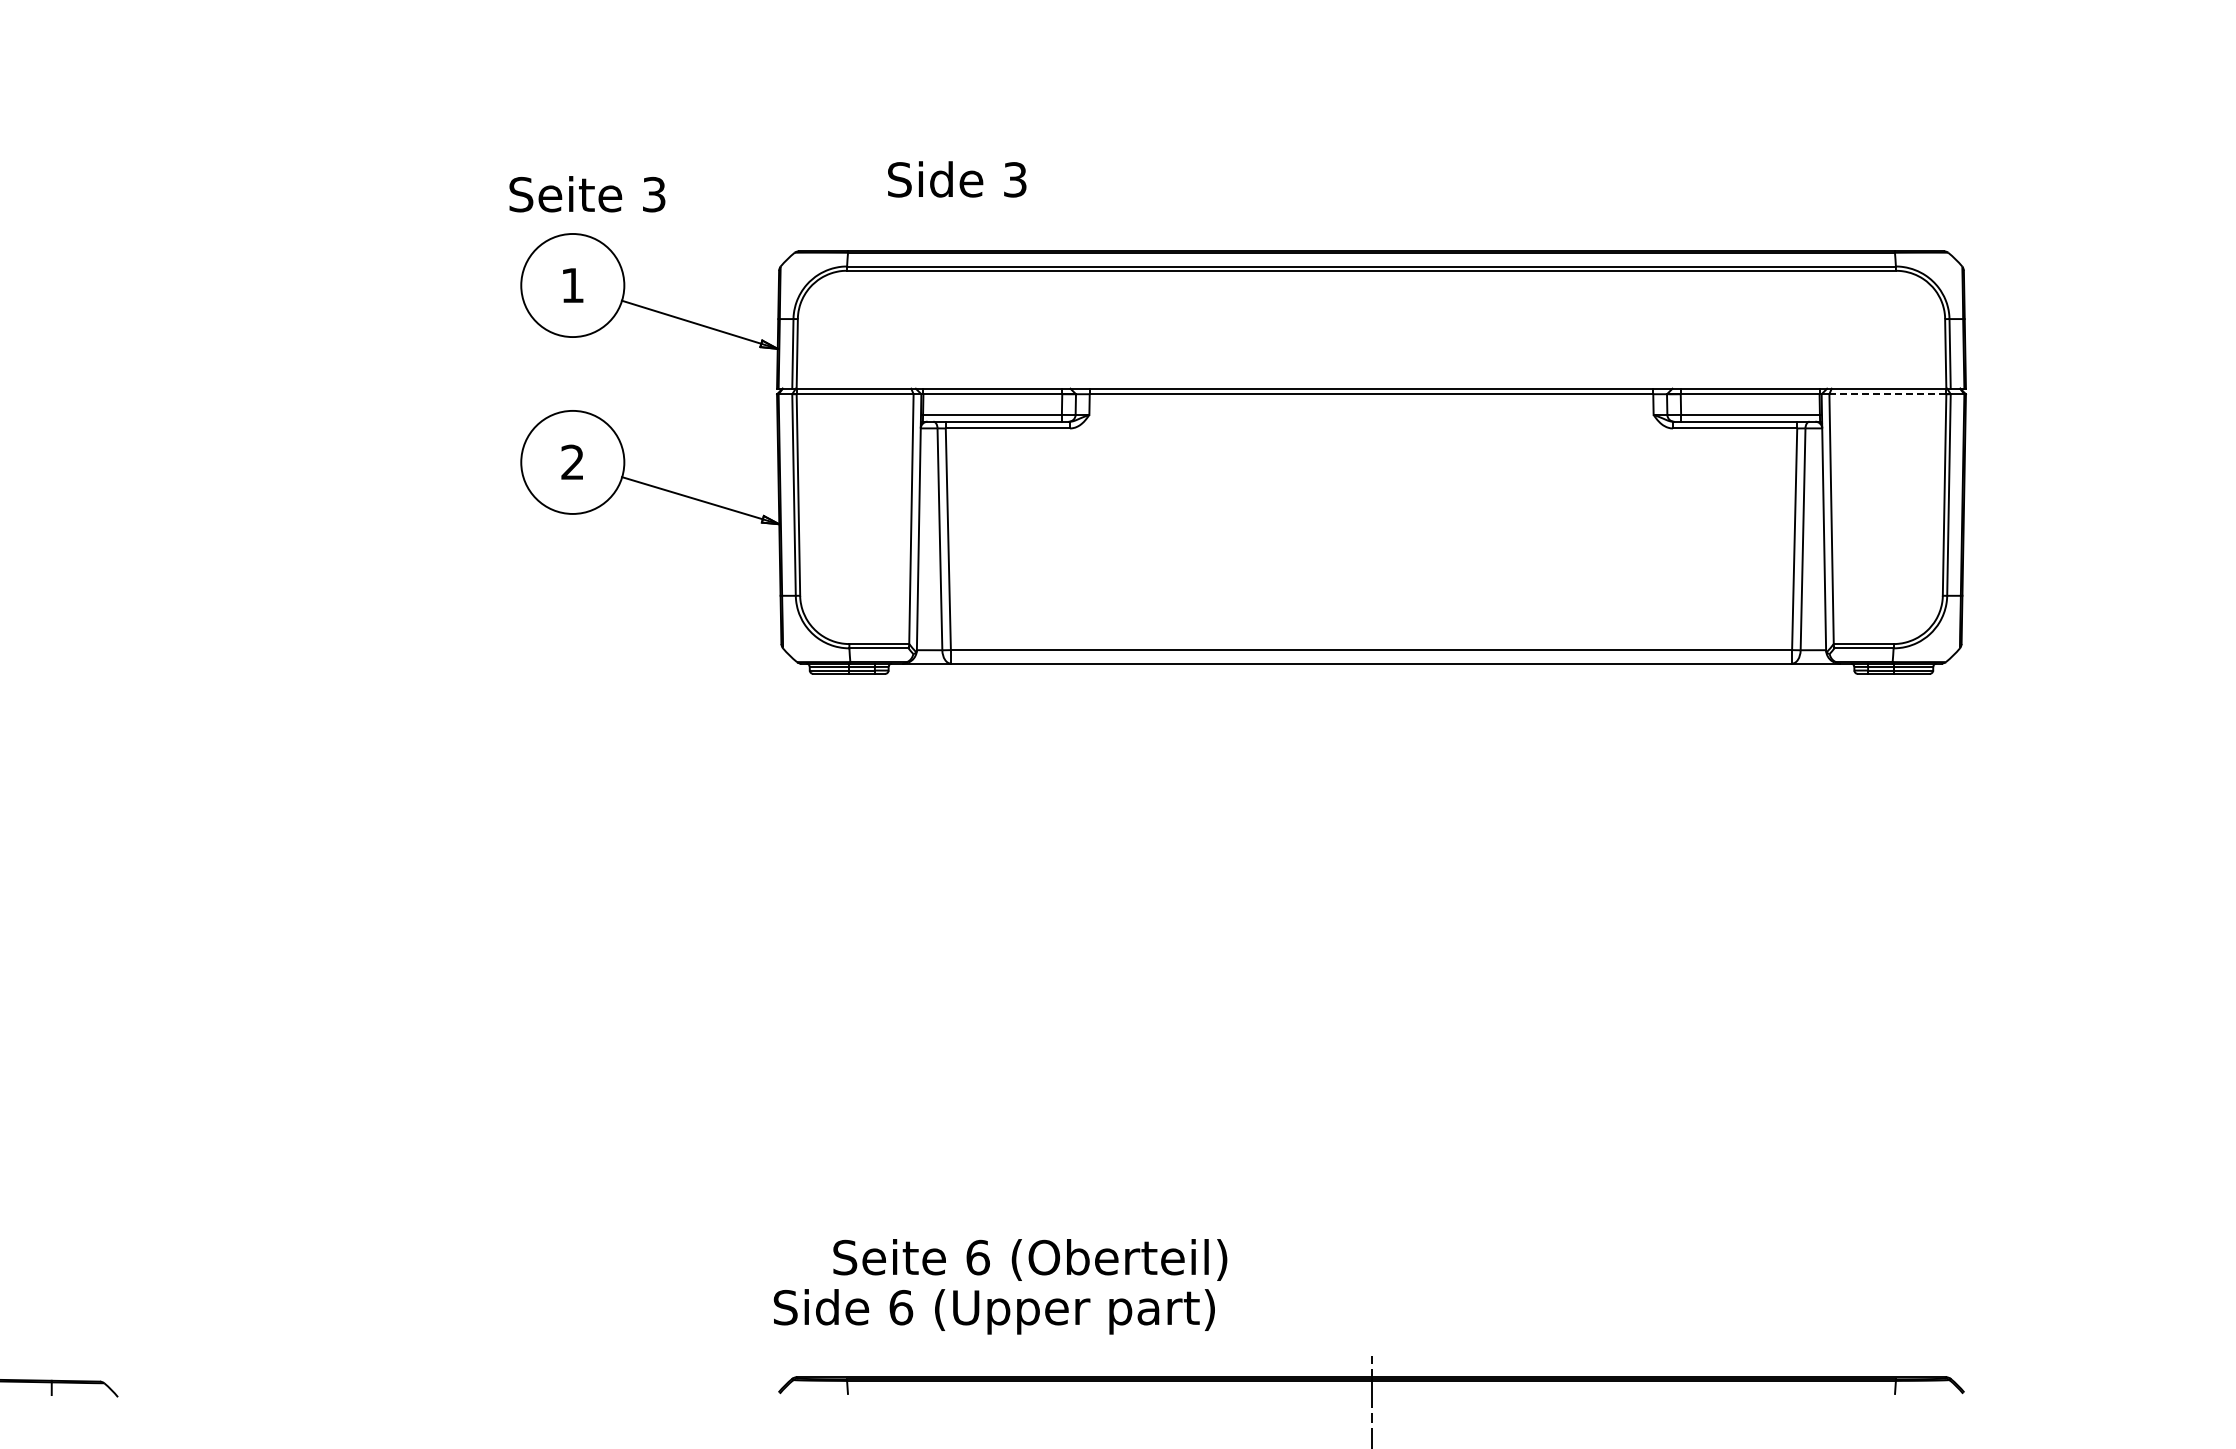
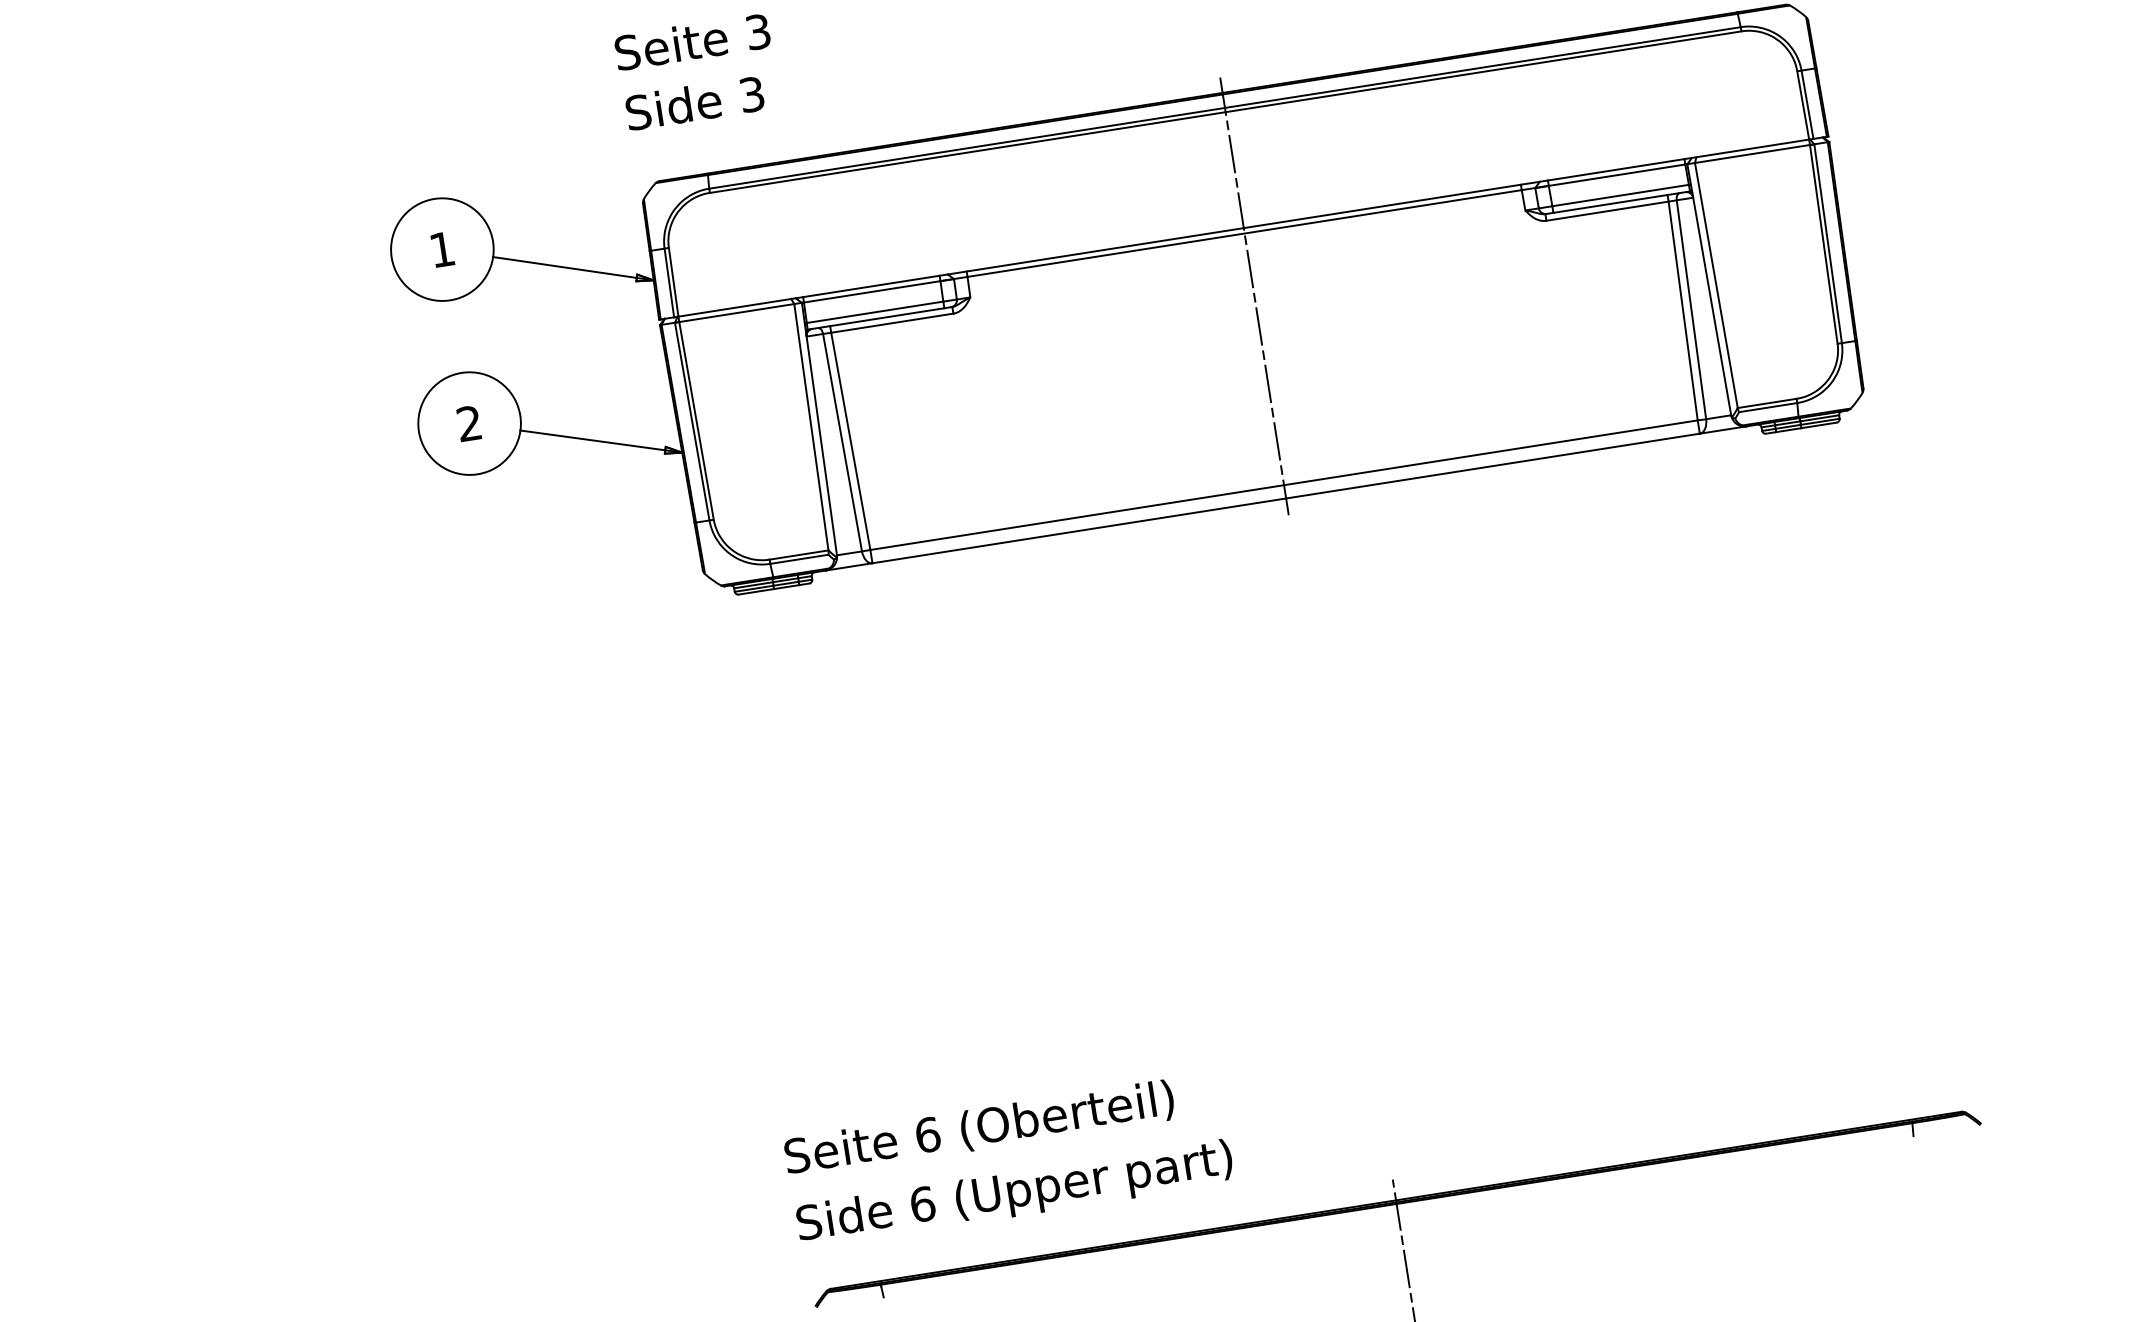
text: (957, 179) -> (695, 103), moved
text: (587, 194) -> (692, 42), moved
line: (1887, 394) -> (1752, 154), dashed -> solid
line: (1371, 457) -> (1254, 295), added
text: (1030, 1259) -> (979, 1128), moved

